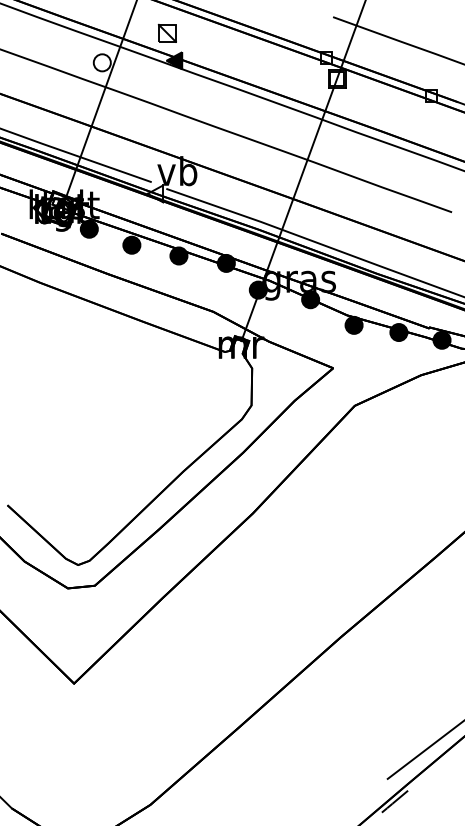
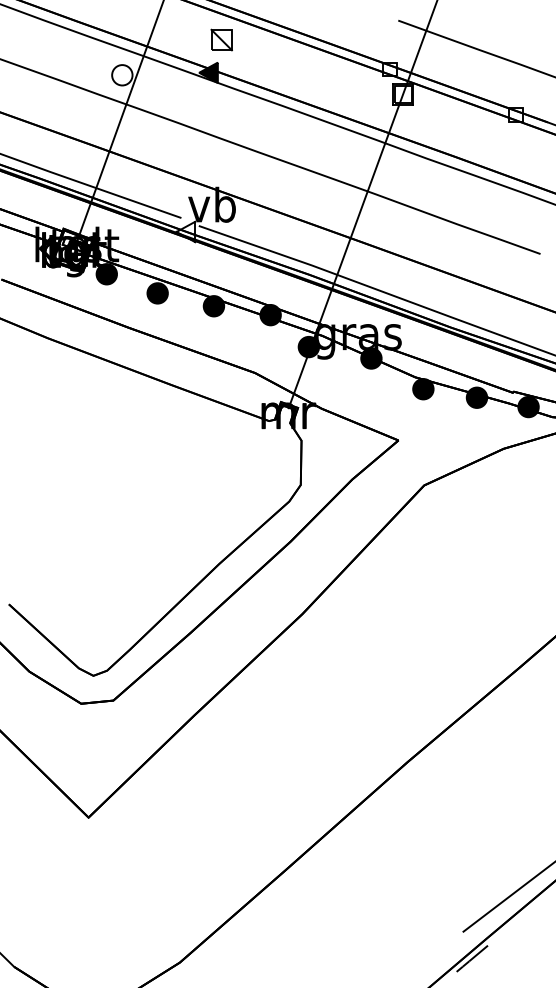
part: (166, 32) -> (220, 38), moved

